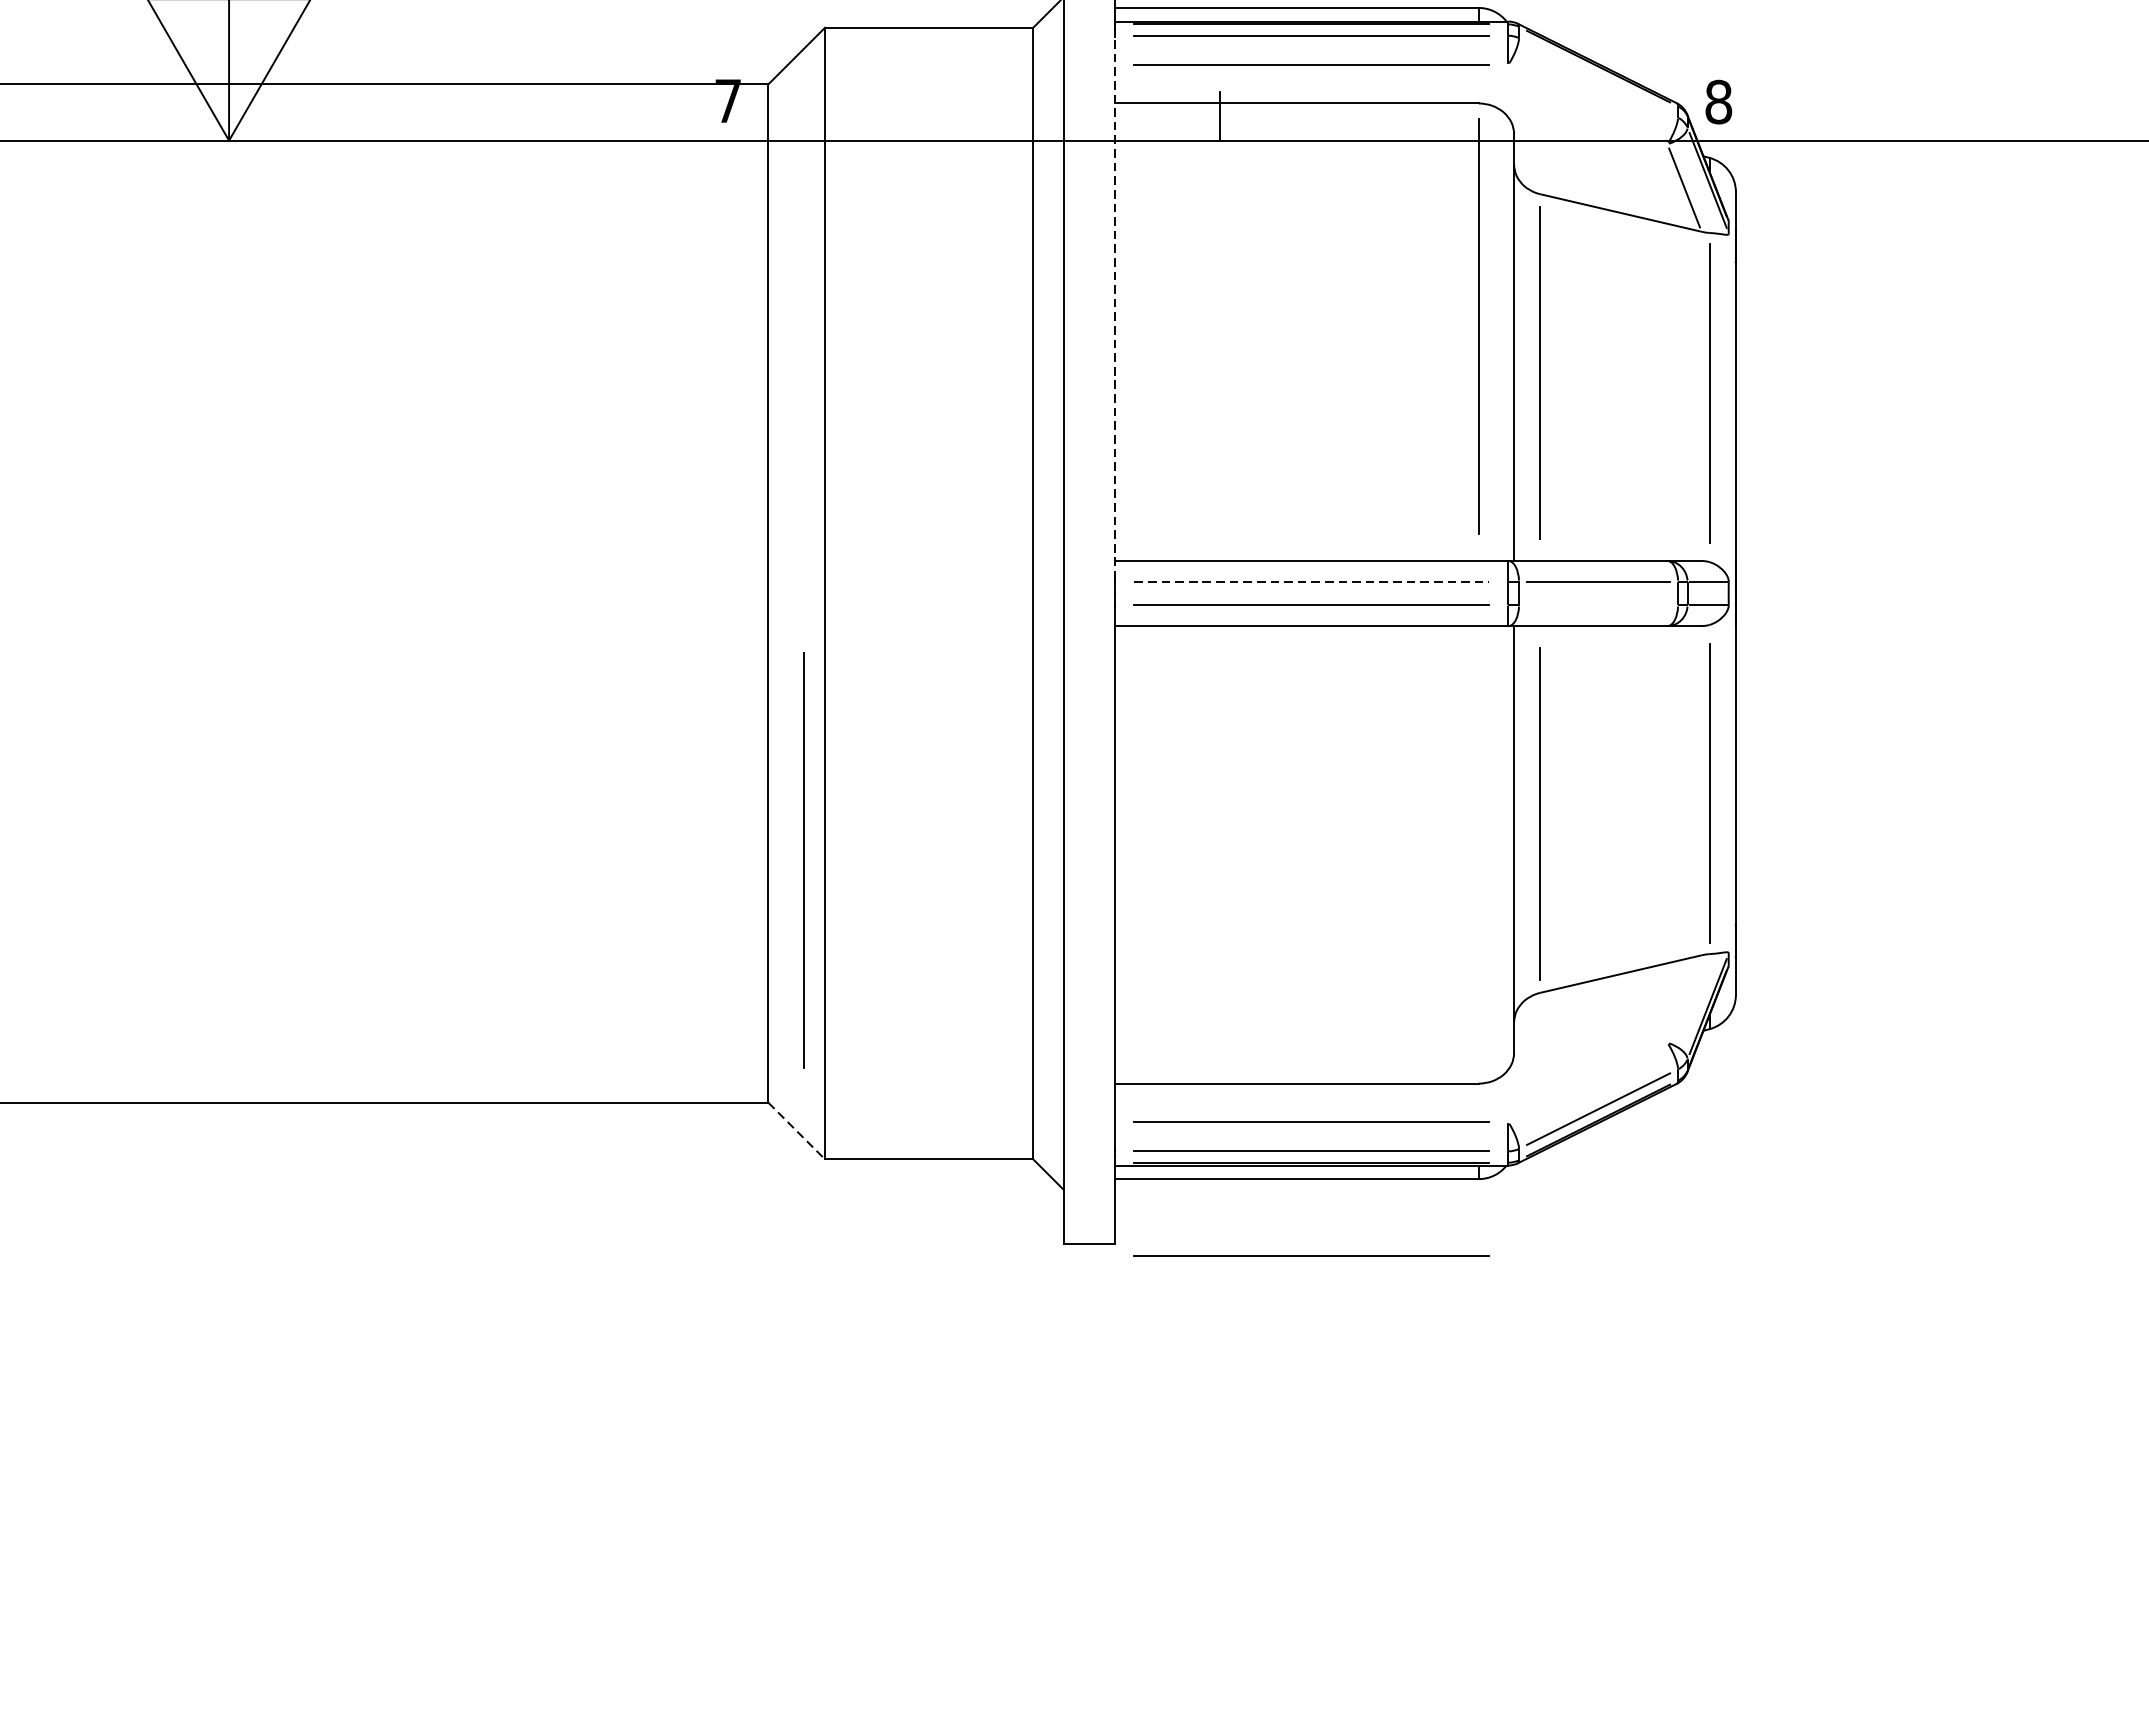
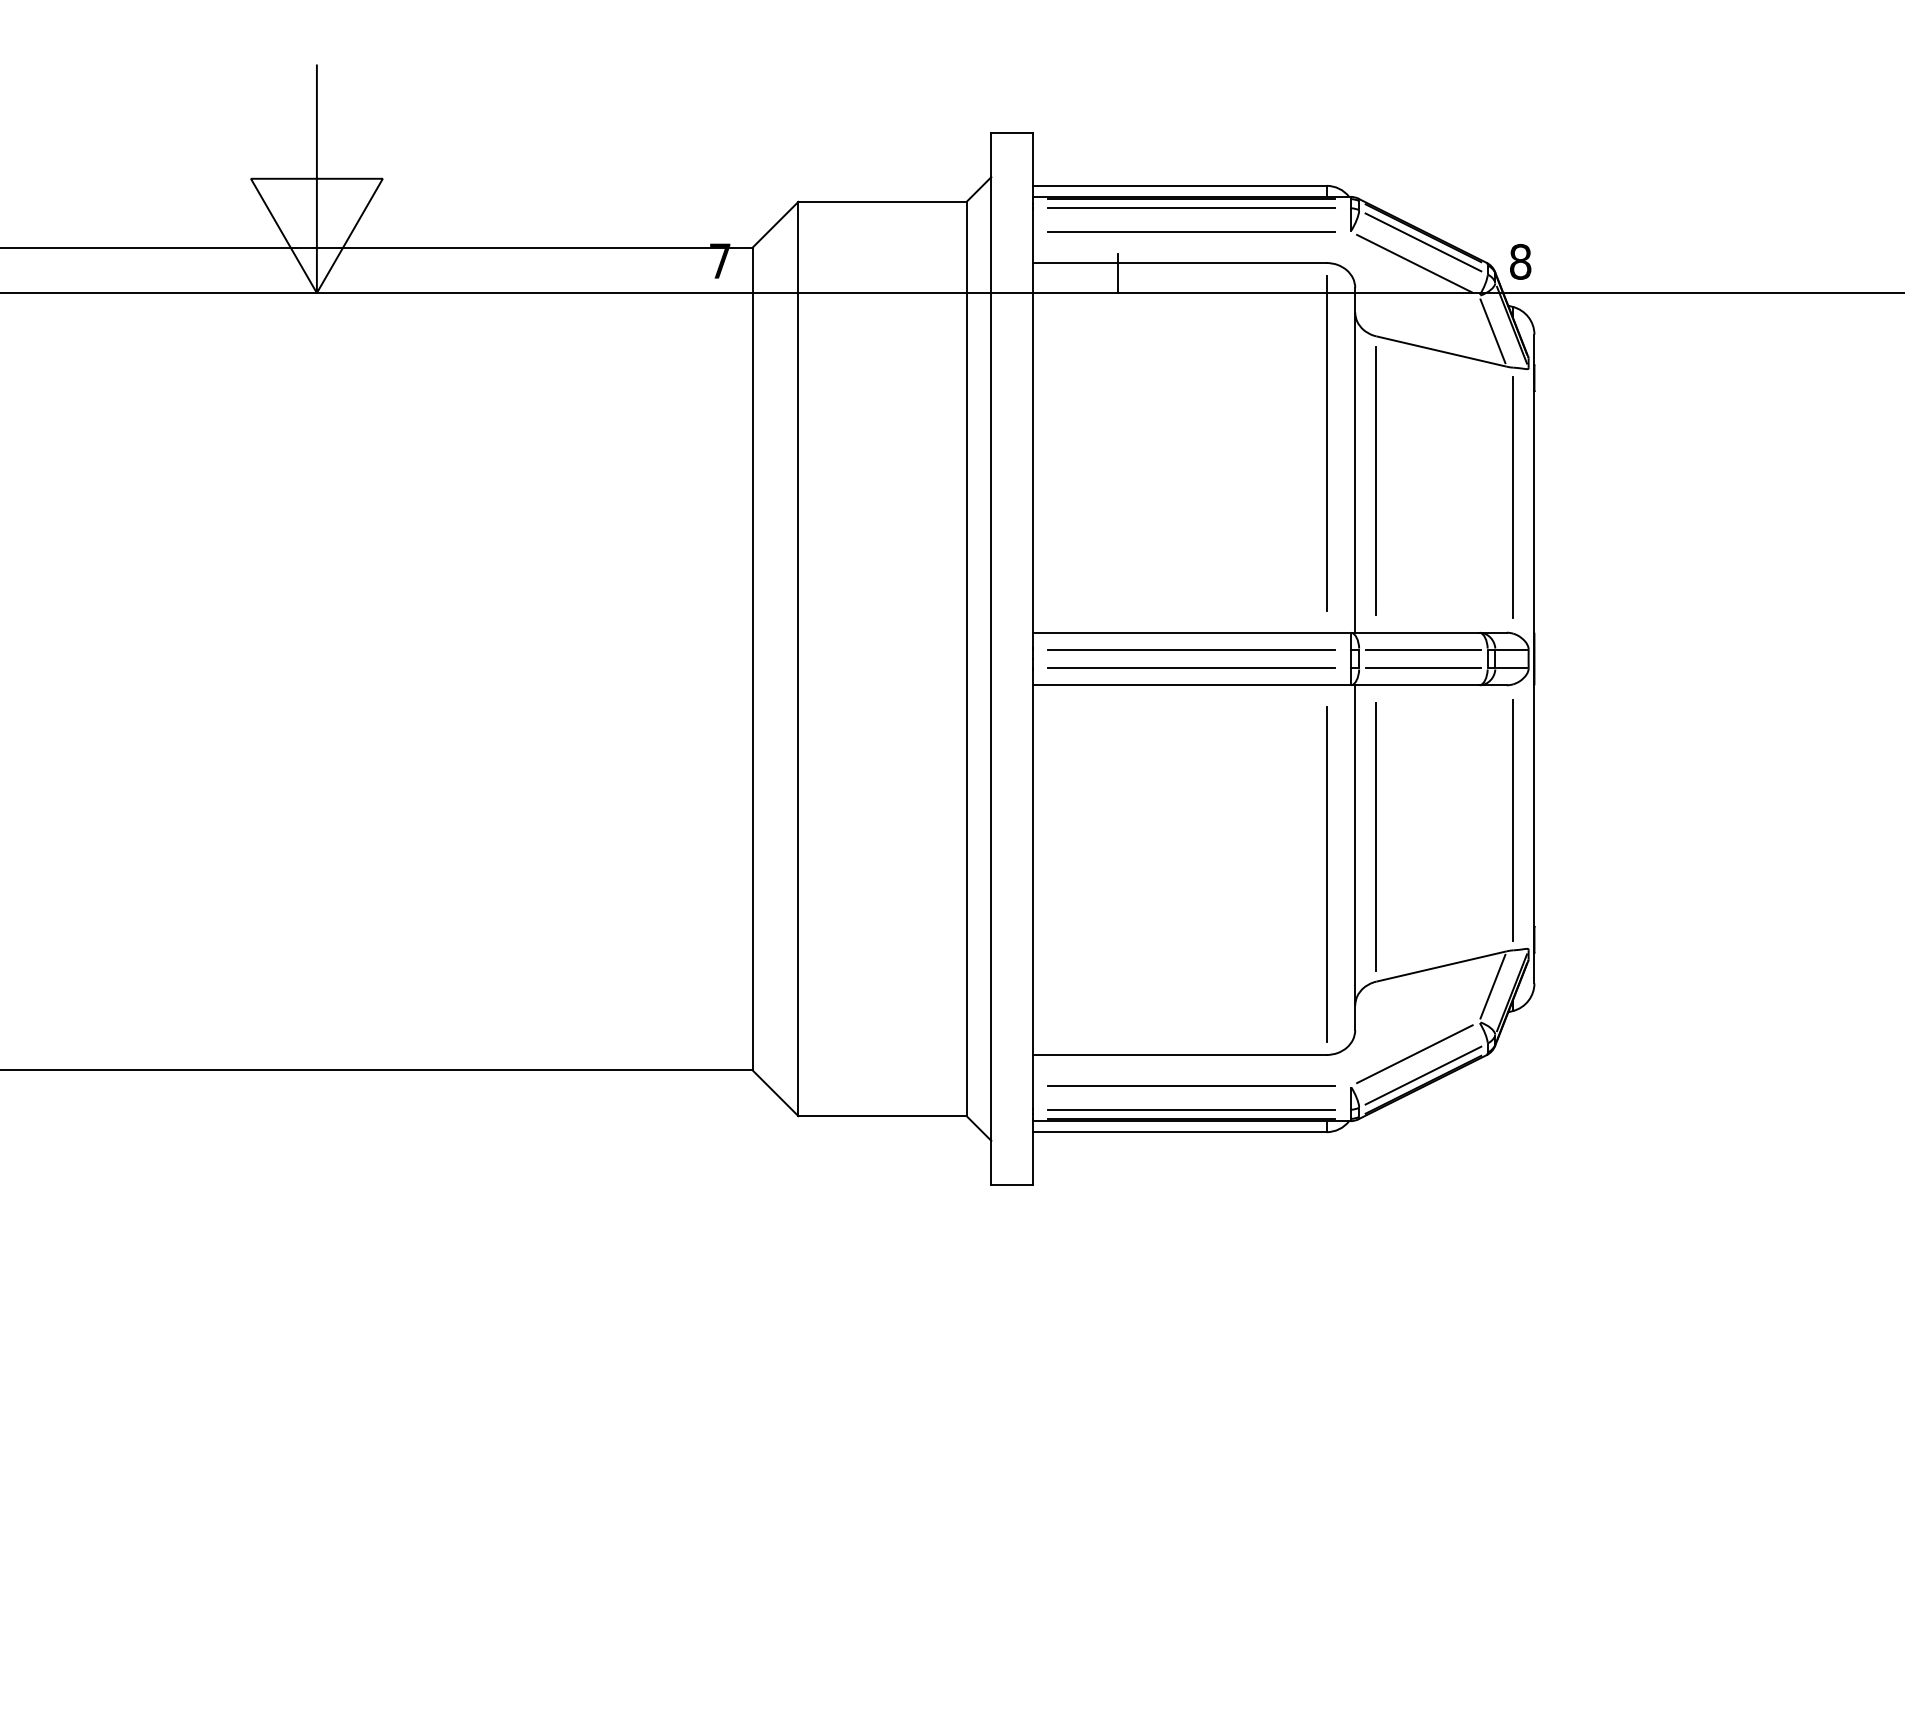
line: (1598, 78) -> (1423, 242), added
line: (1587, 104) -> (1414, 263), added
line: (1114, 308) -> (1032, 428), dashed -> solid
line: (1312, 581) -> (1192, 649), dashed -> solid
line: (1598, 605) -> (1423, 668), added
line: (804, 860) -> (1326, 874), moved
line: (1684, 998) -> (1492, 986), added
line: (1587, 1082) -> (1414, 1054), added
line: (796, 1131) -> (775, 1093), dashed -> solid
line: (1311, 1255) -> (1191, 1193), removed

